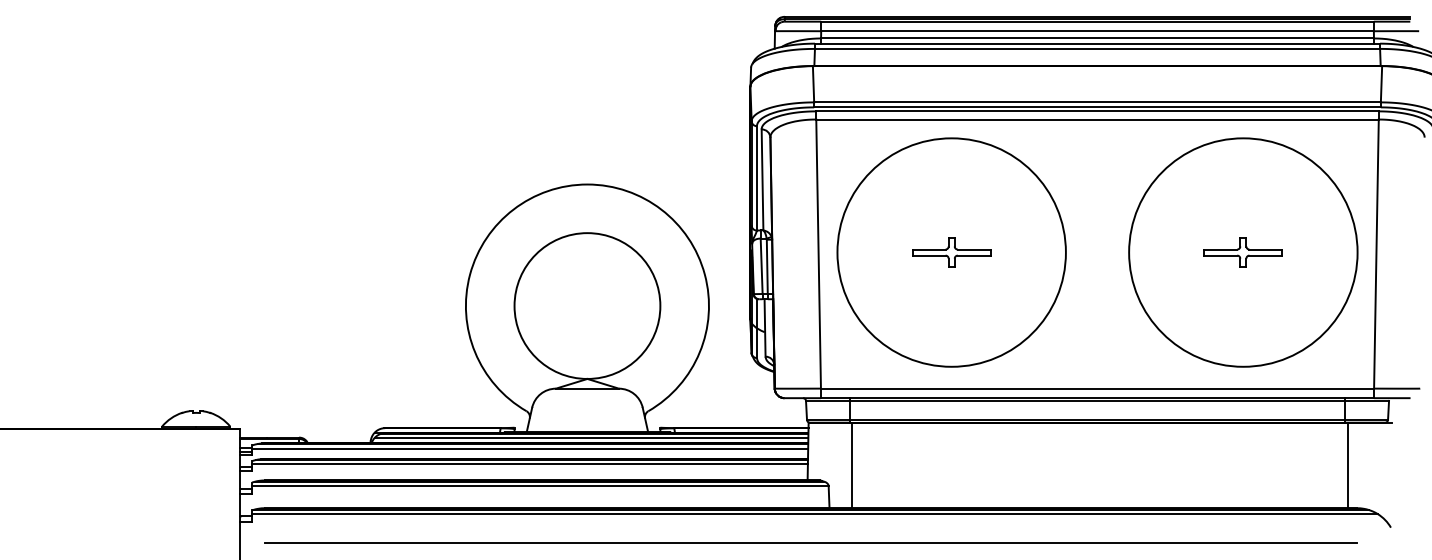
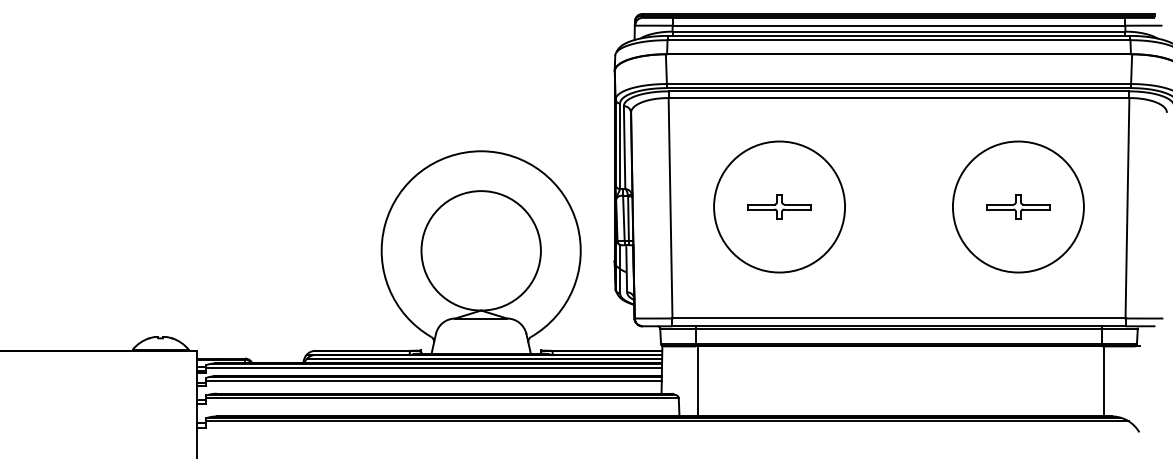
circle: (951, 252) -> (779, 206), size x0.7
circle: (1243, 252) -> (1018, 206), size x0.7
line: (810, 543) -> (663, 445), removed

